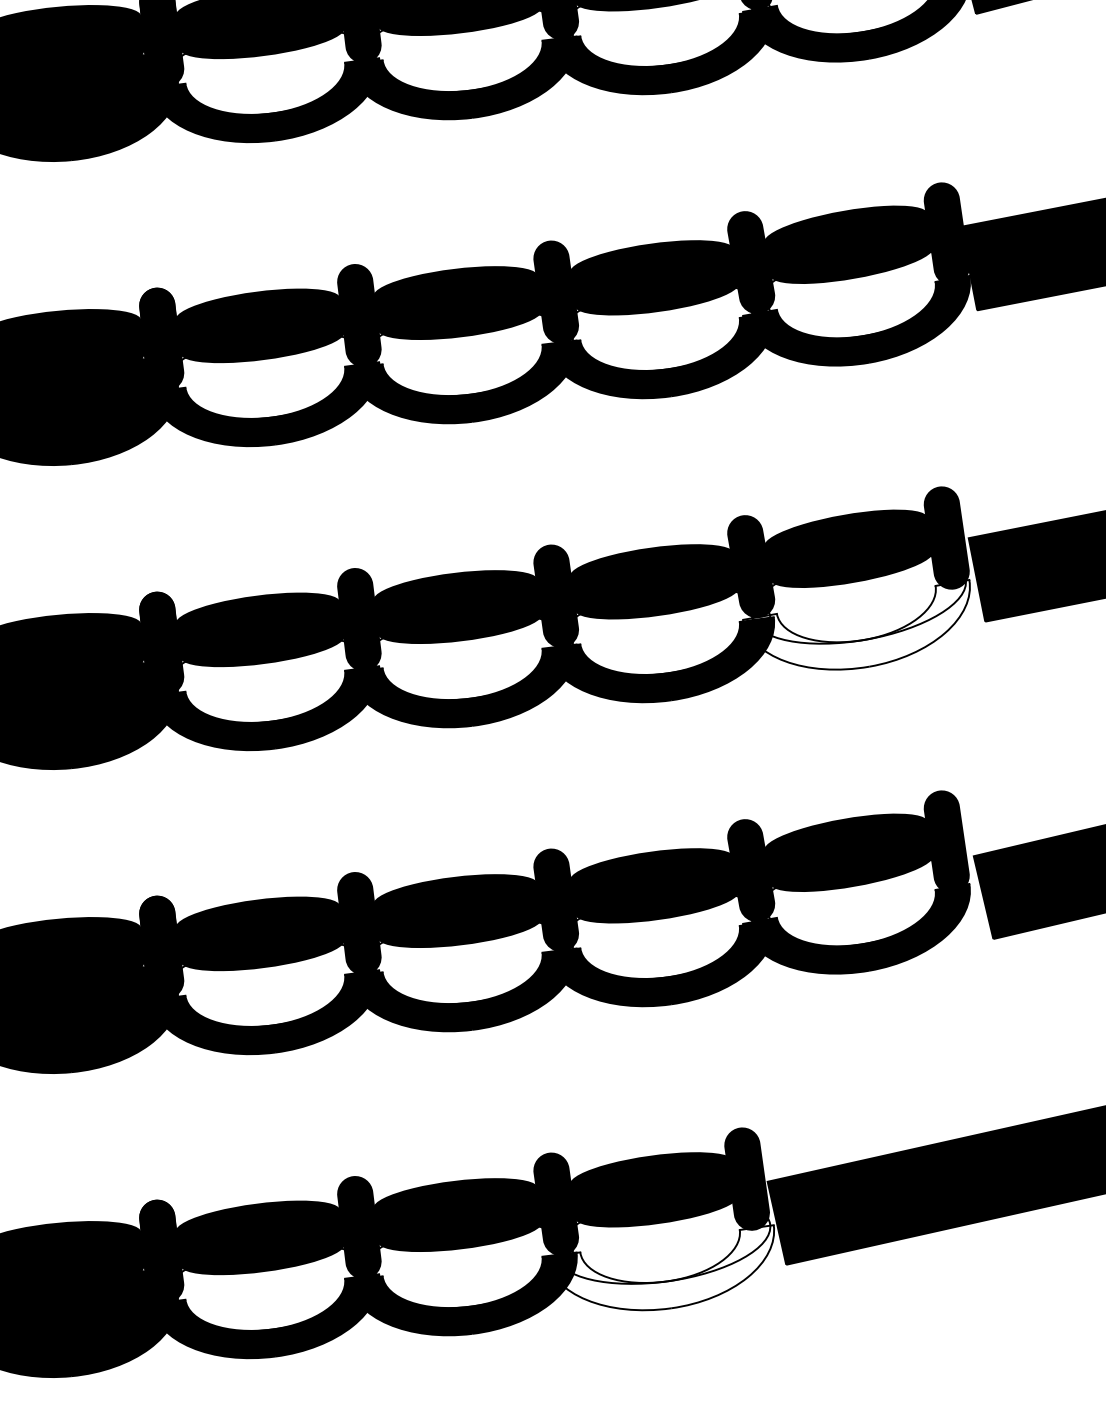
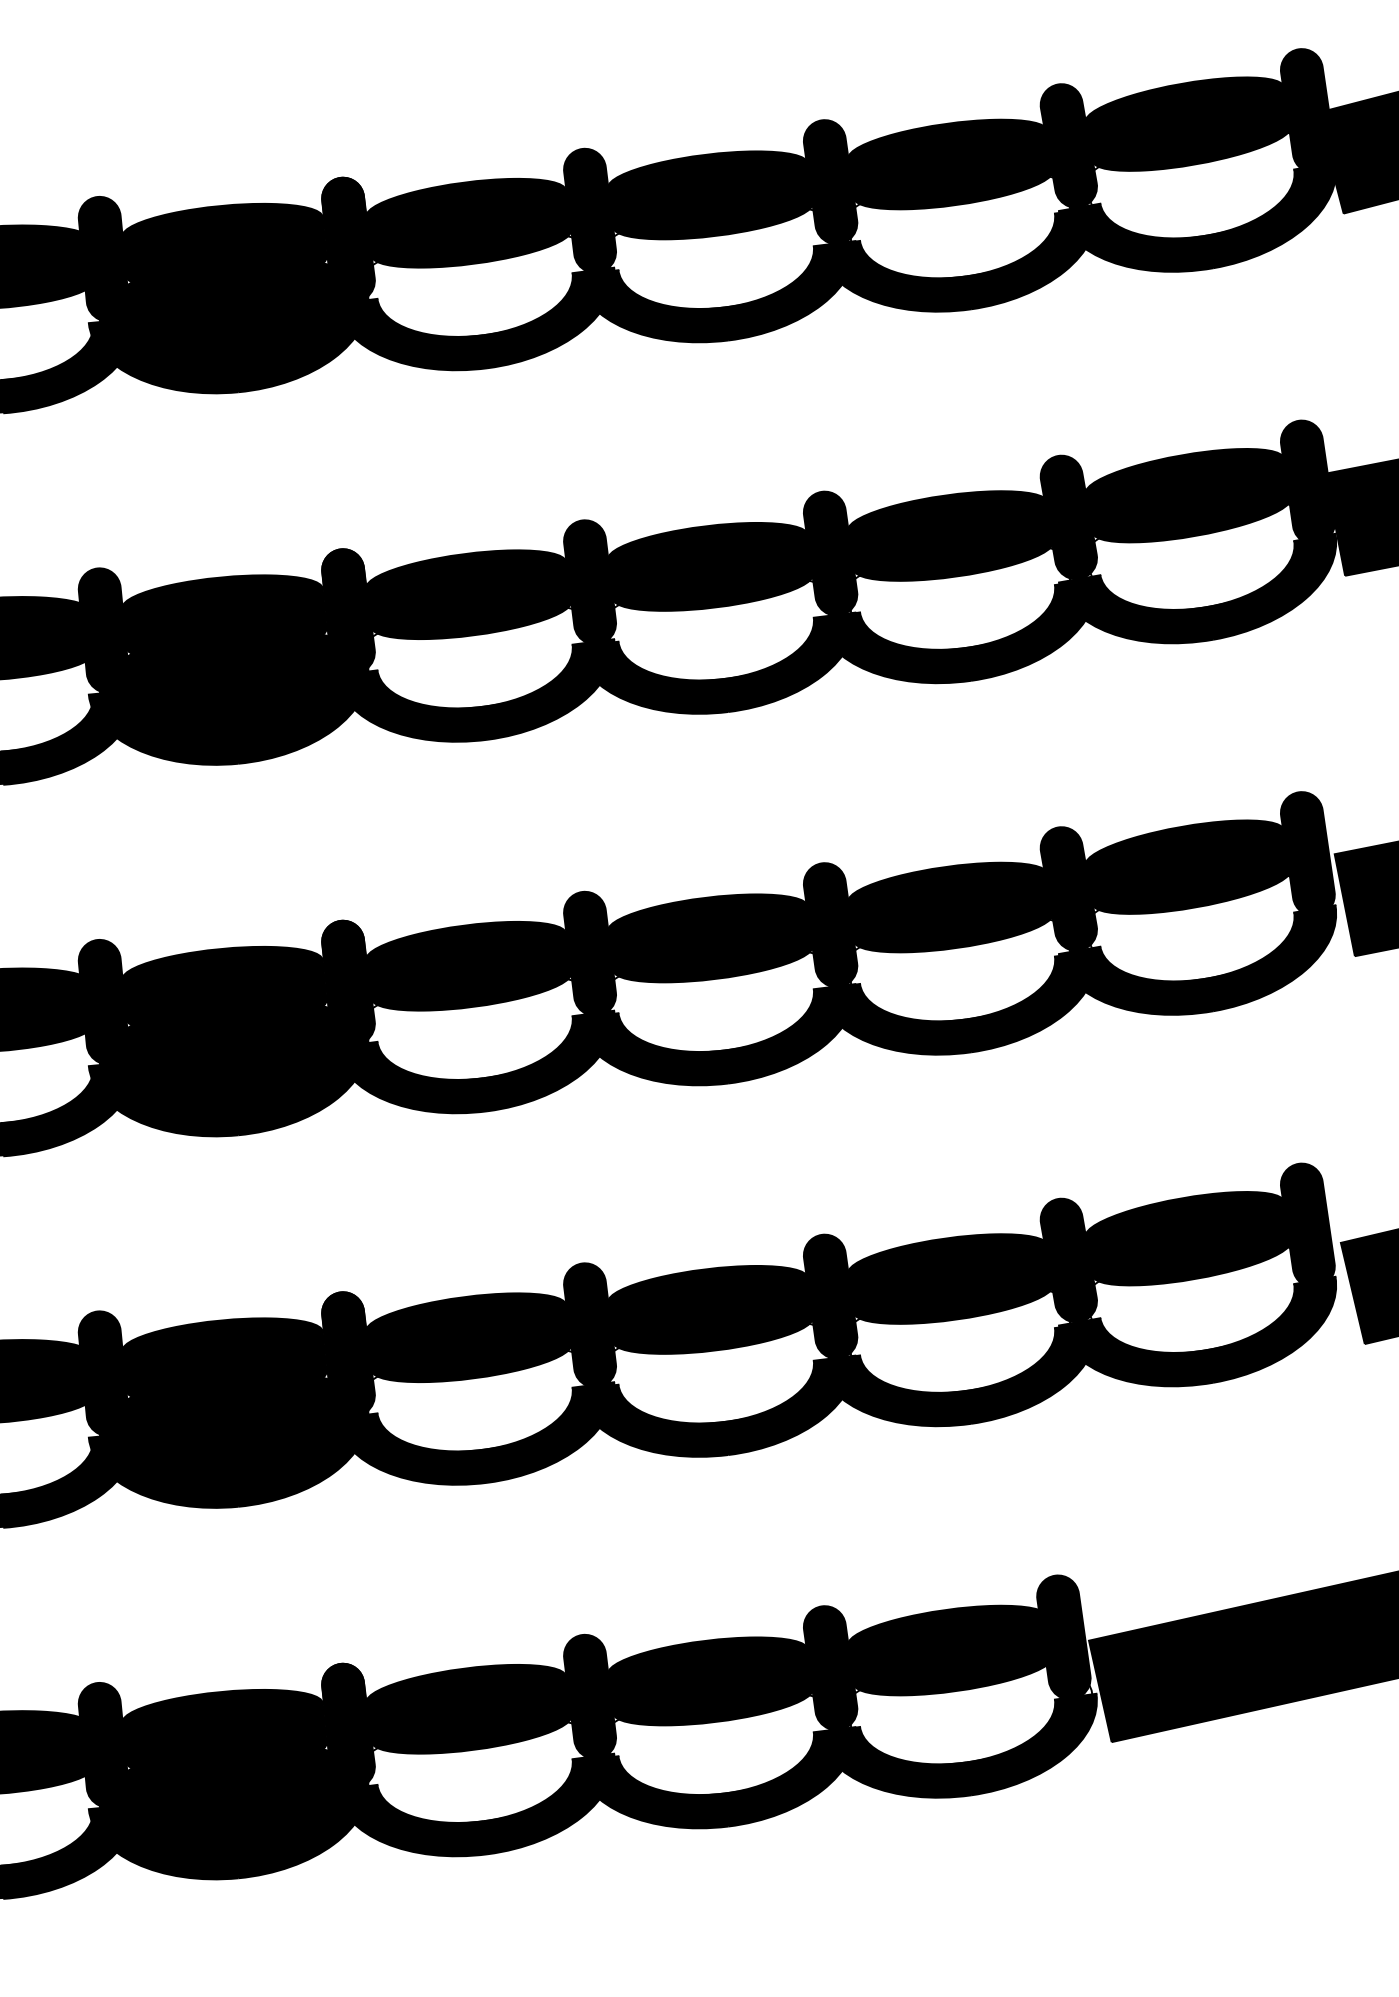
fill: (856, 624) -> (1197, 959), added
fill: (660, 1267) -> (957, 1745), added

